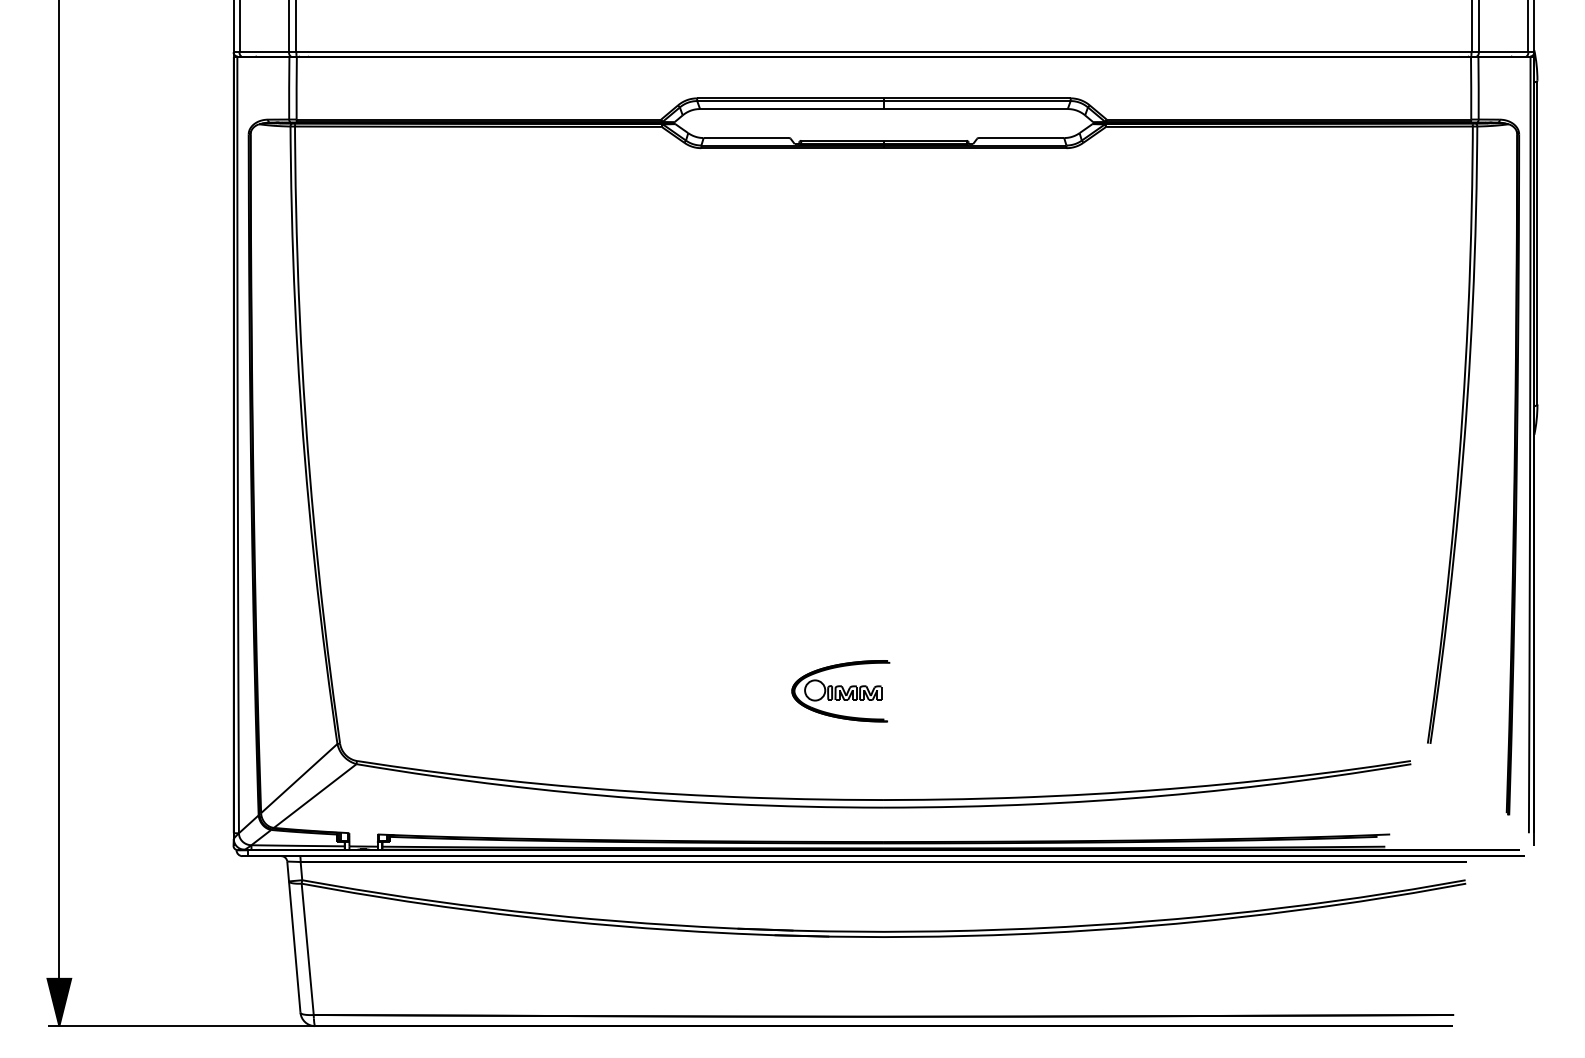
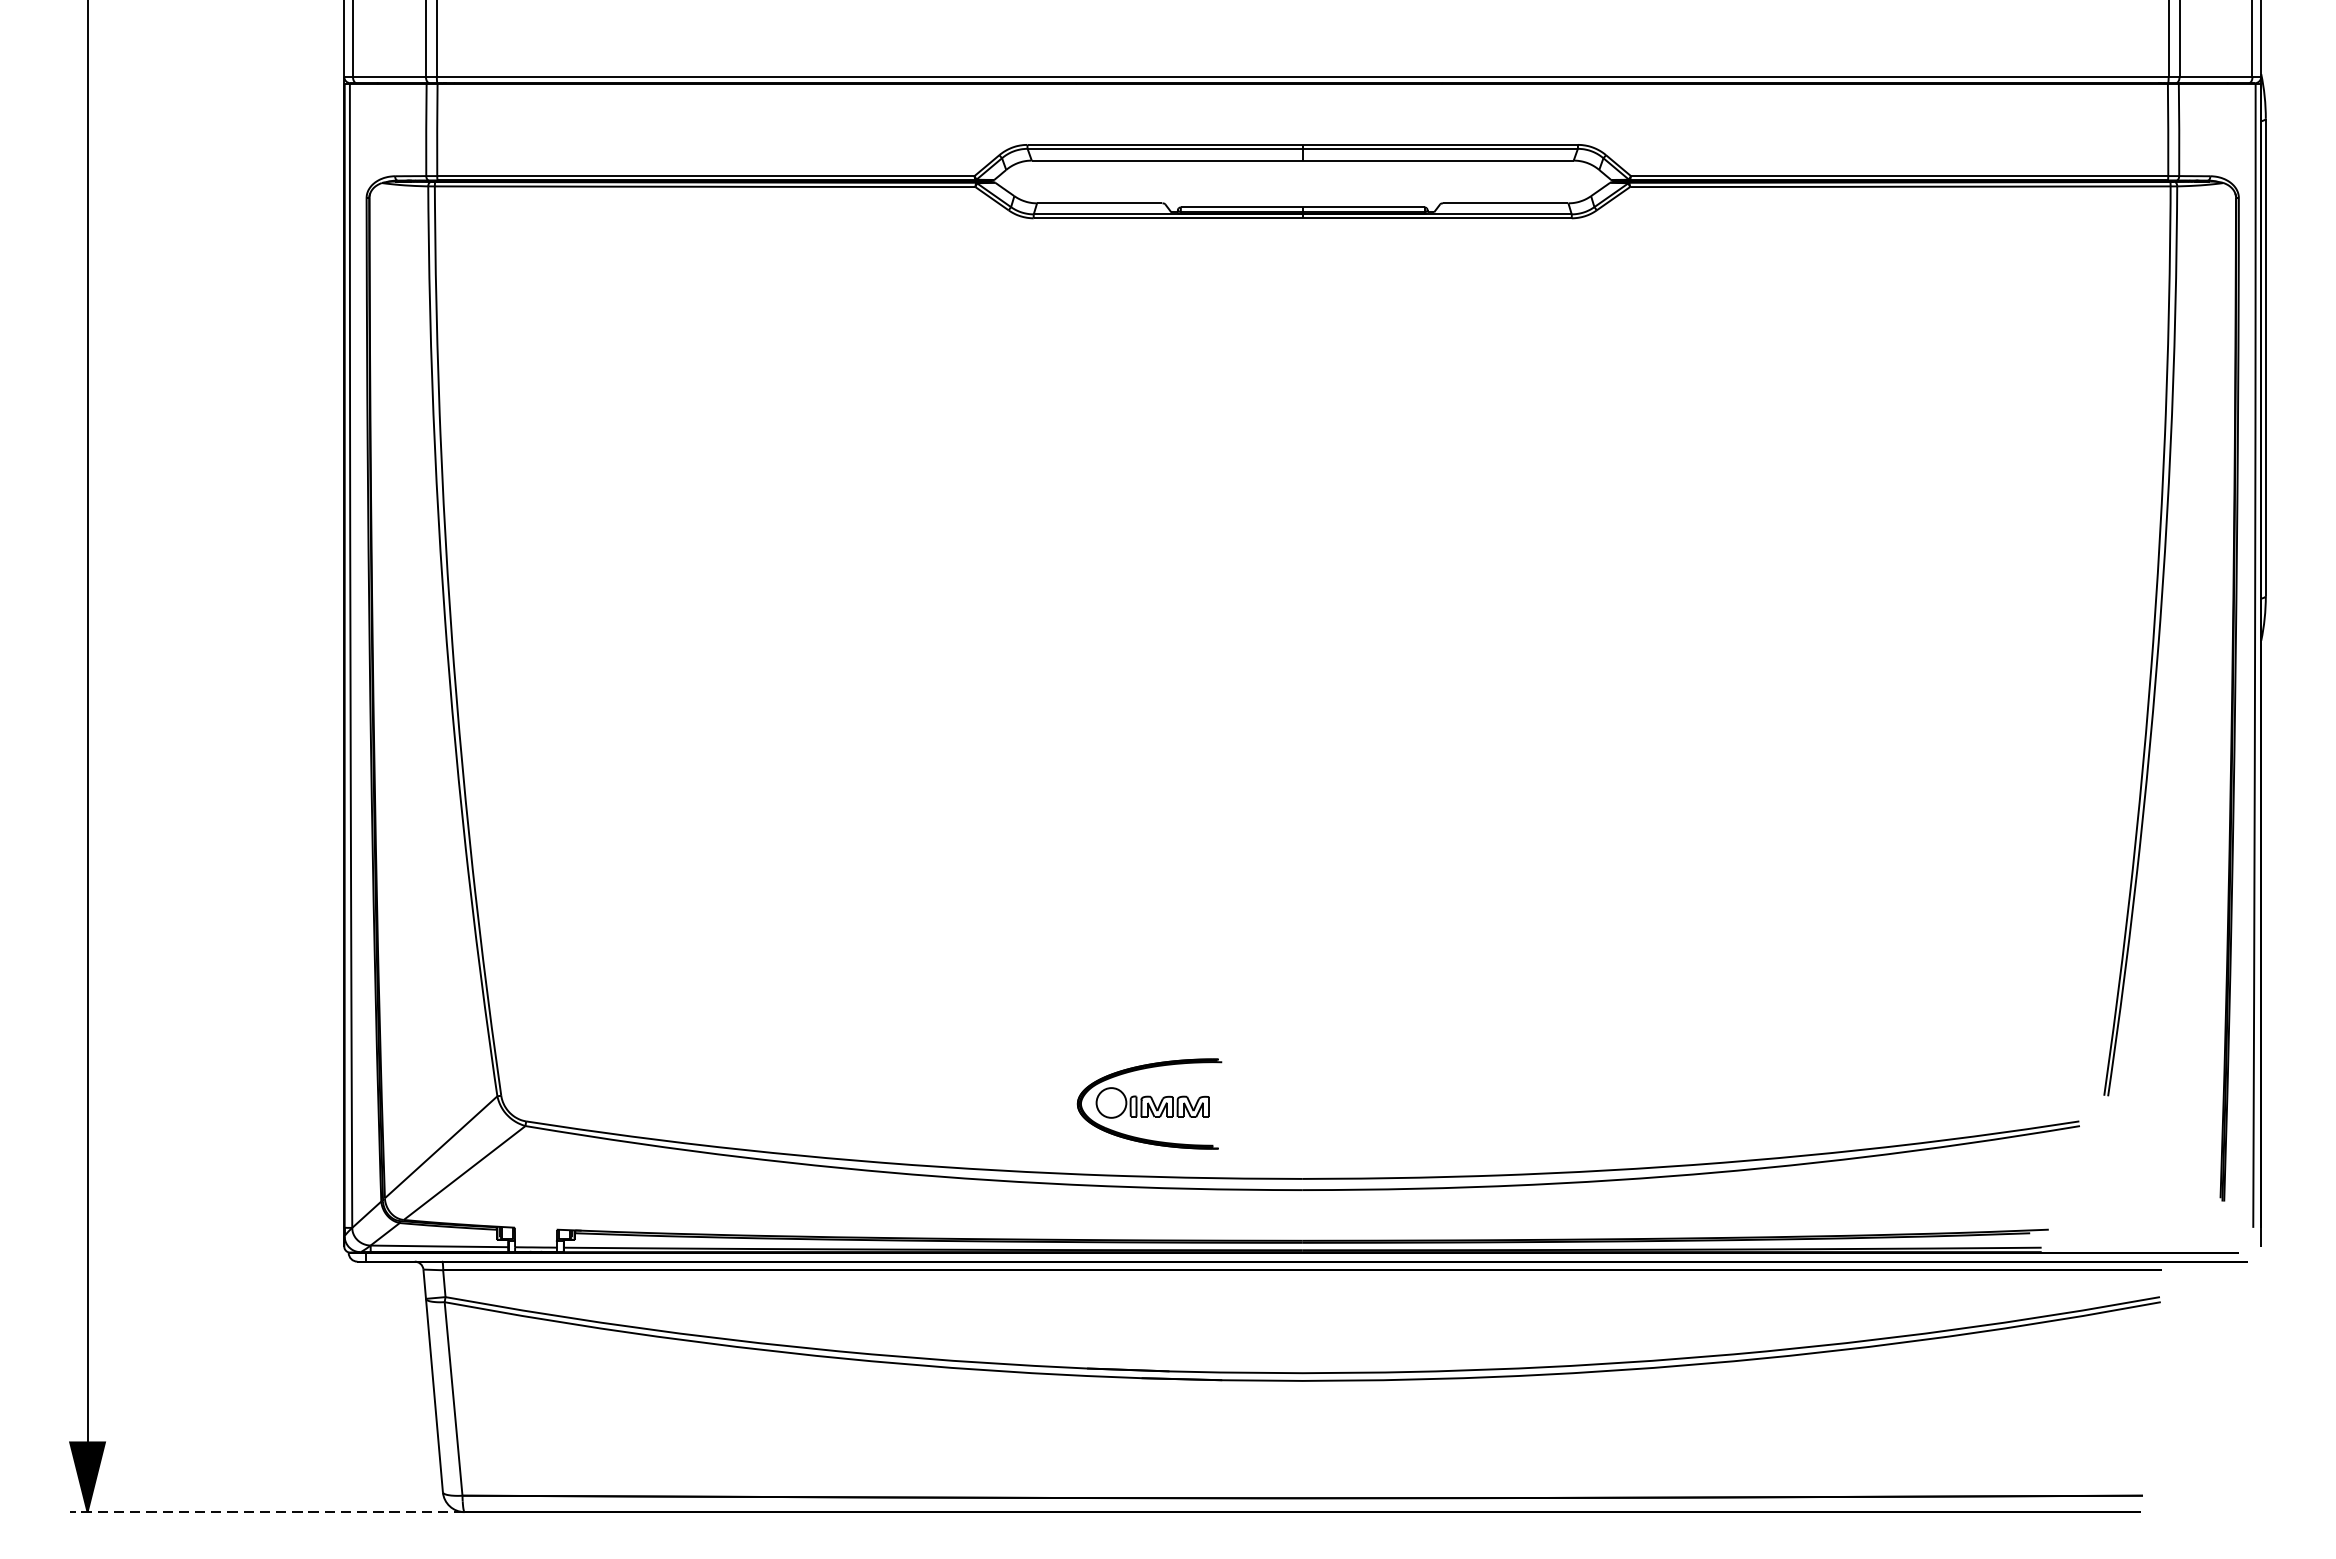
part: (840, 691) -> (1148, 1104), moved
line: (181, 1026) -> (267, 1512), solid -> dashed

